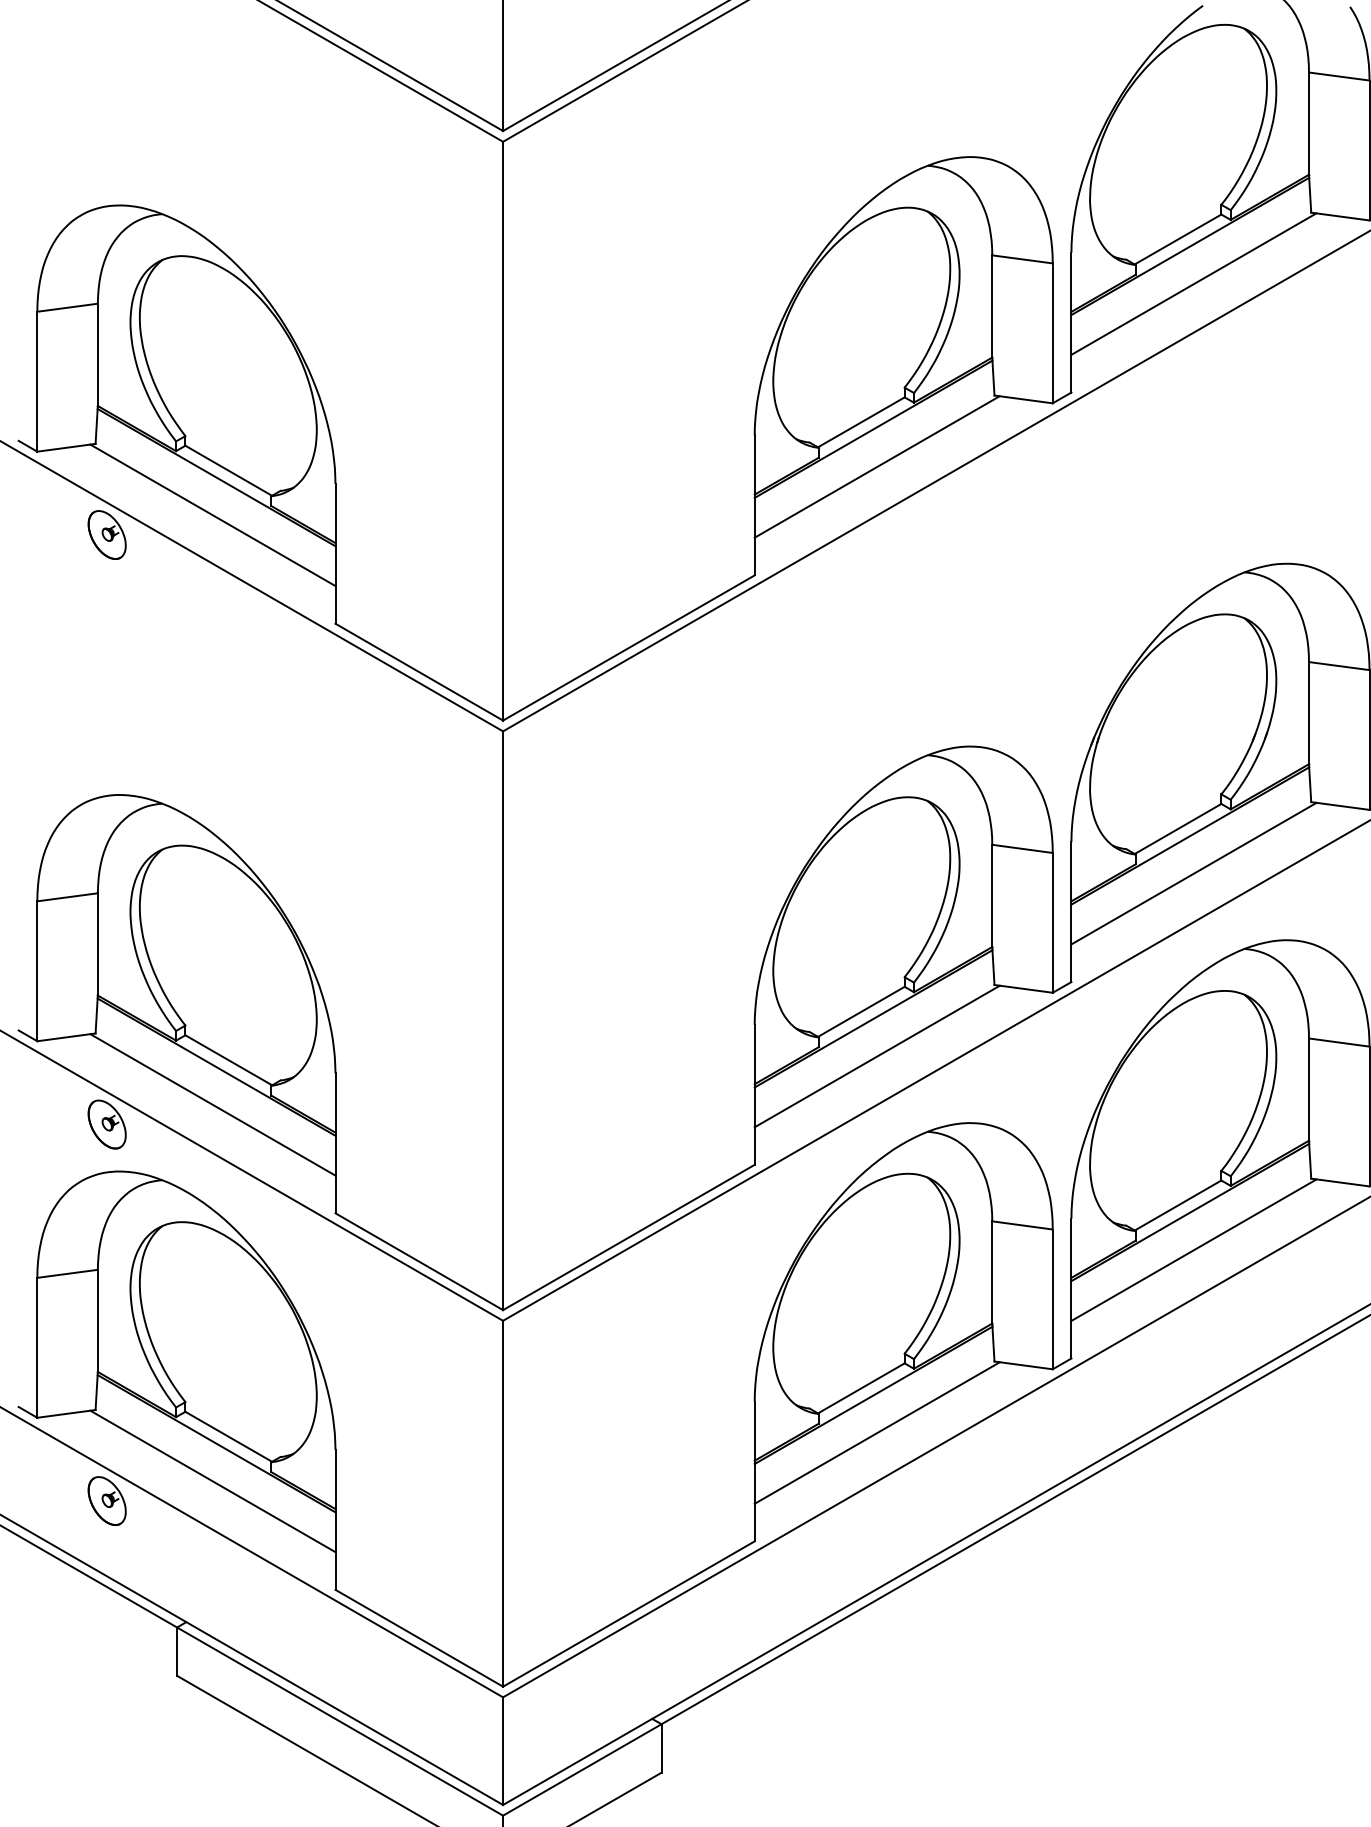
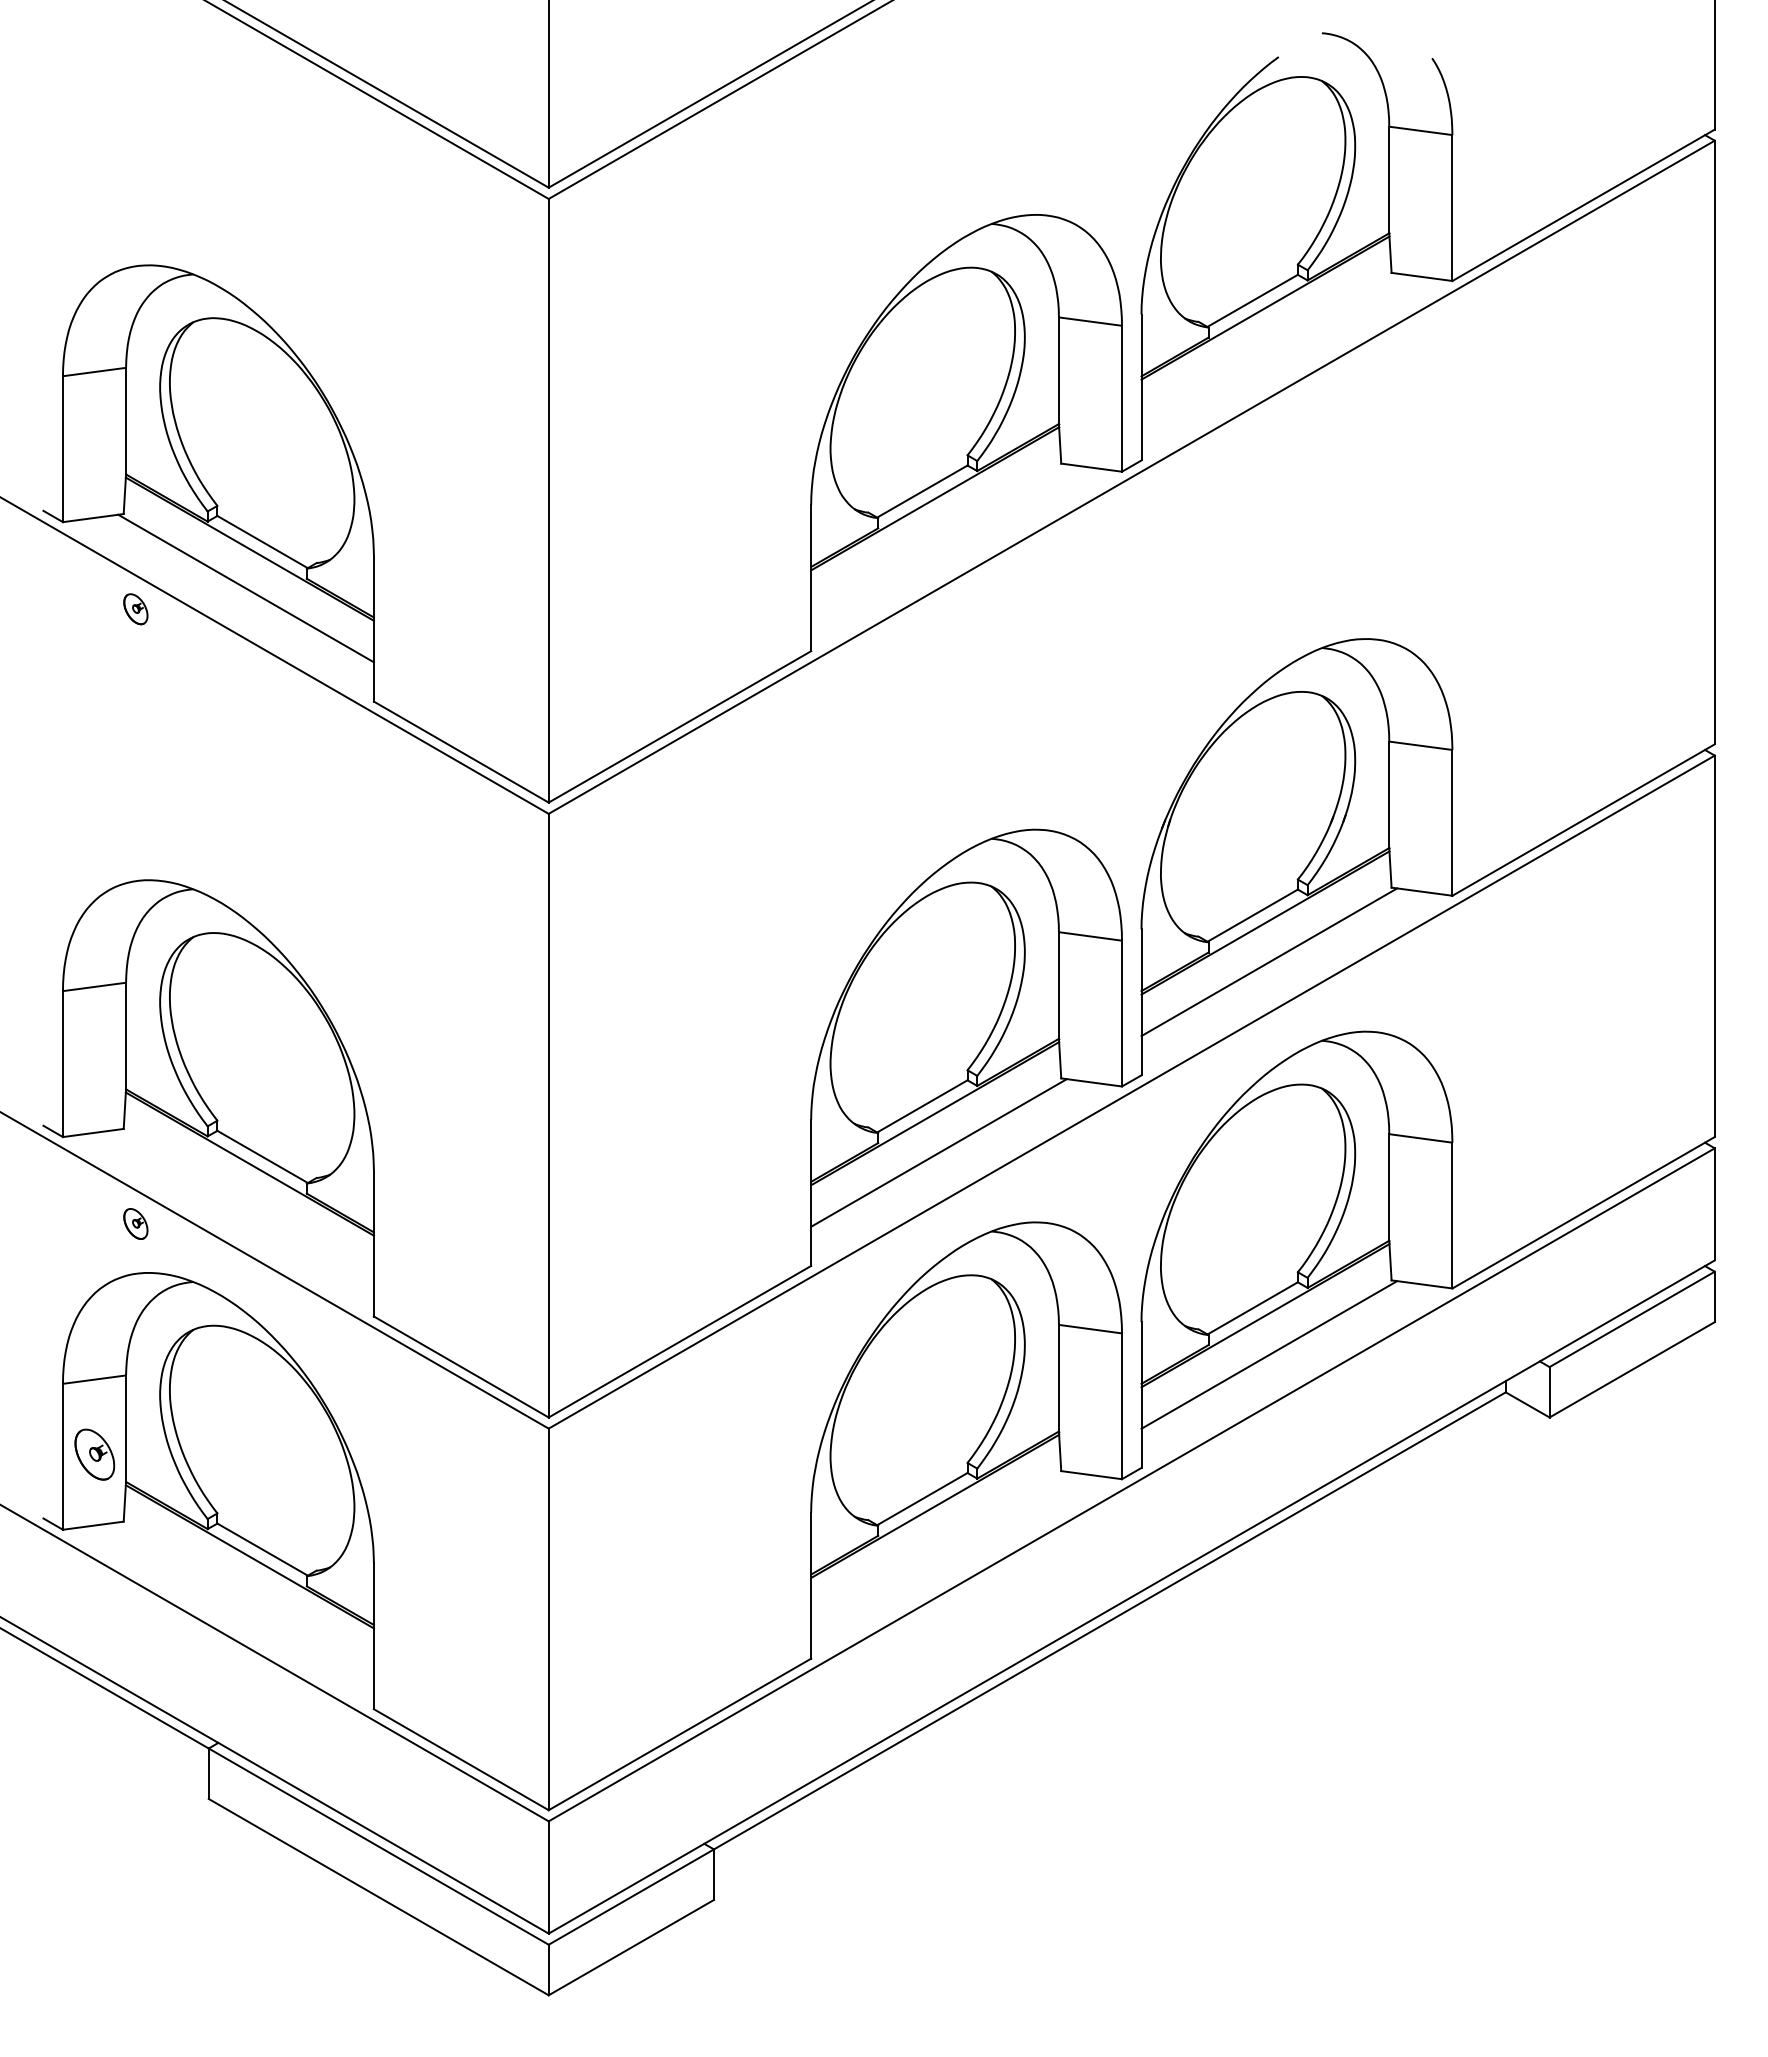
line: (1194, 284) -> (1269, 347), removed
line: (876, 466) -> (938, 537), removed
part: (106, 535) -> (135, 609), size x0.6
line: (212, 1104) -> (245, 1203), removed
part: (106, 1124) -> (135, 1223), size x0.6
line: (876, 1432) -> (938, 1545), removed
line: (212, 1480) -> (245, 1595), removed
part: (106, 1500) -> (94, 1454), moved

